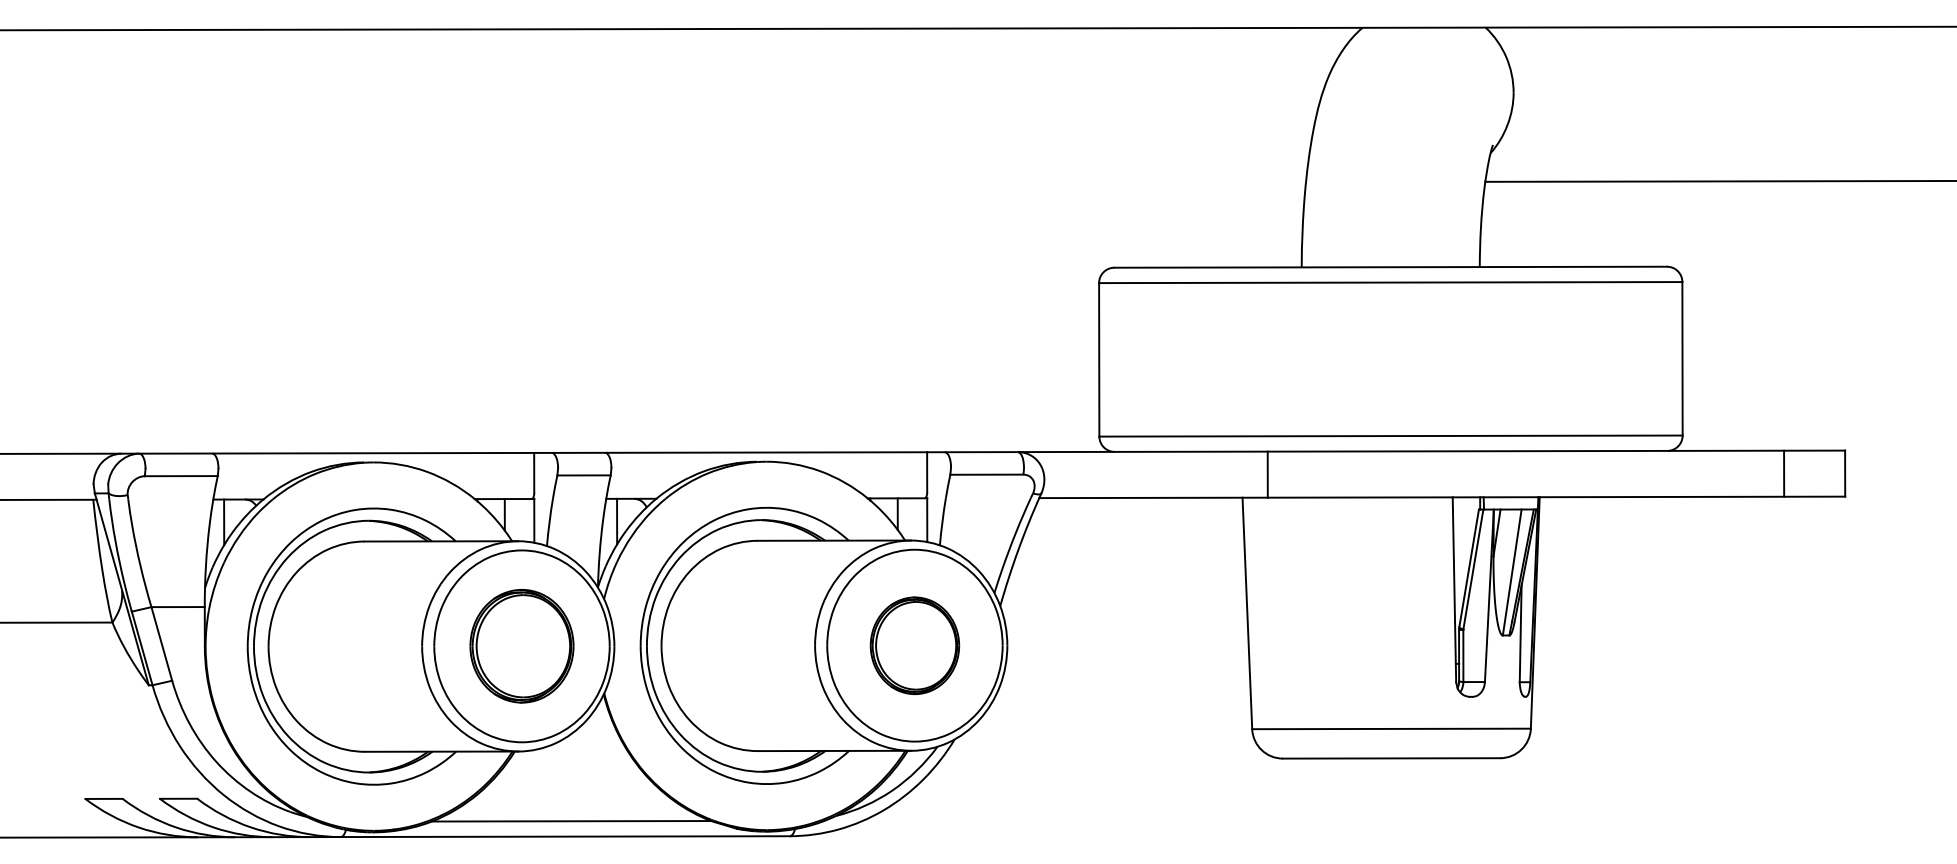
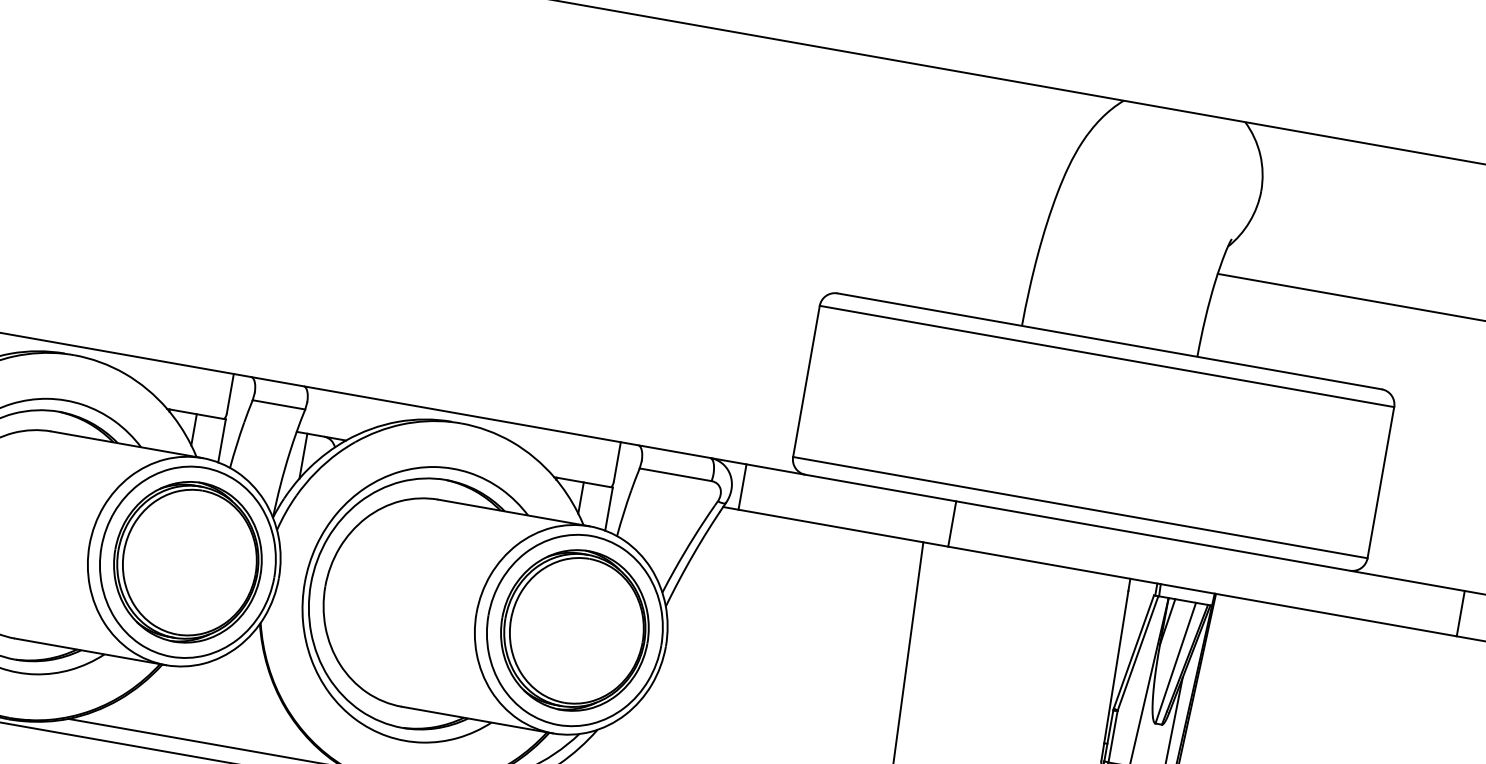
line: (1054, 475) -> (742, 487), added
part: (521, 645) -> (187, 561), size x1.43
part: (914, 645) -> (574, 630), size x1.67

